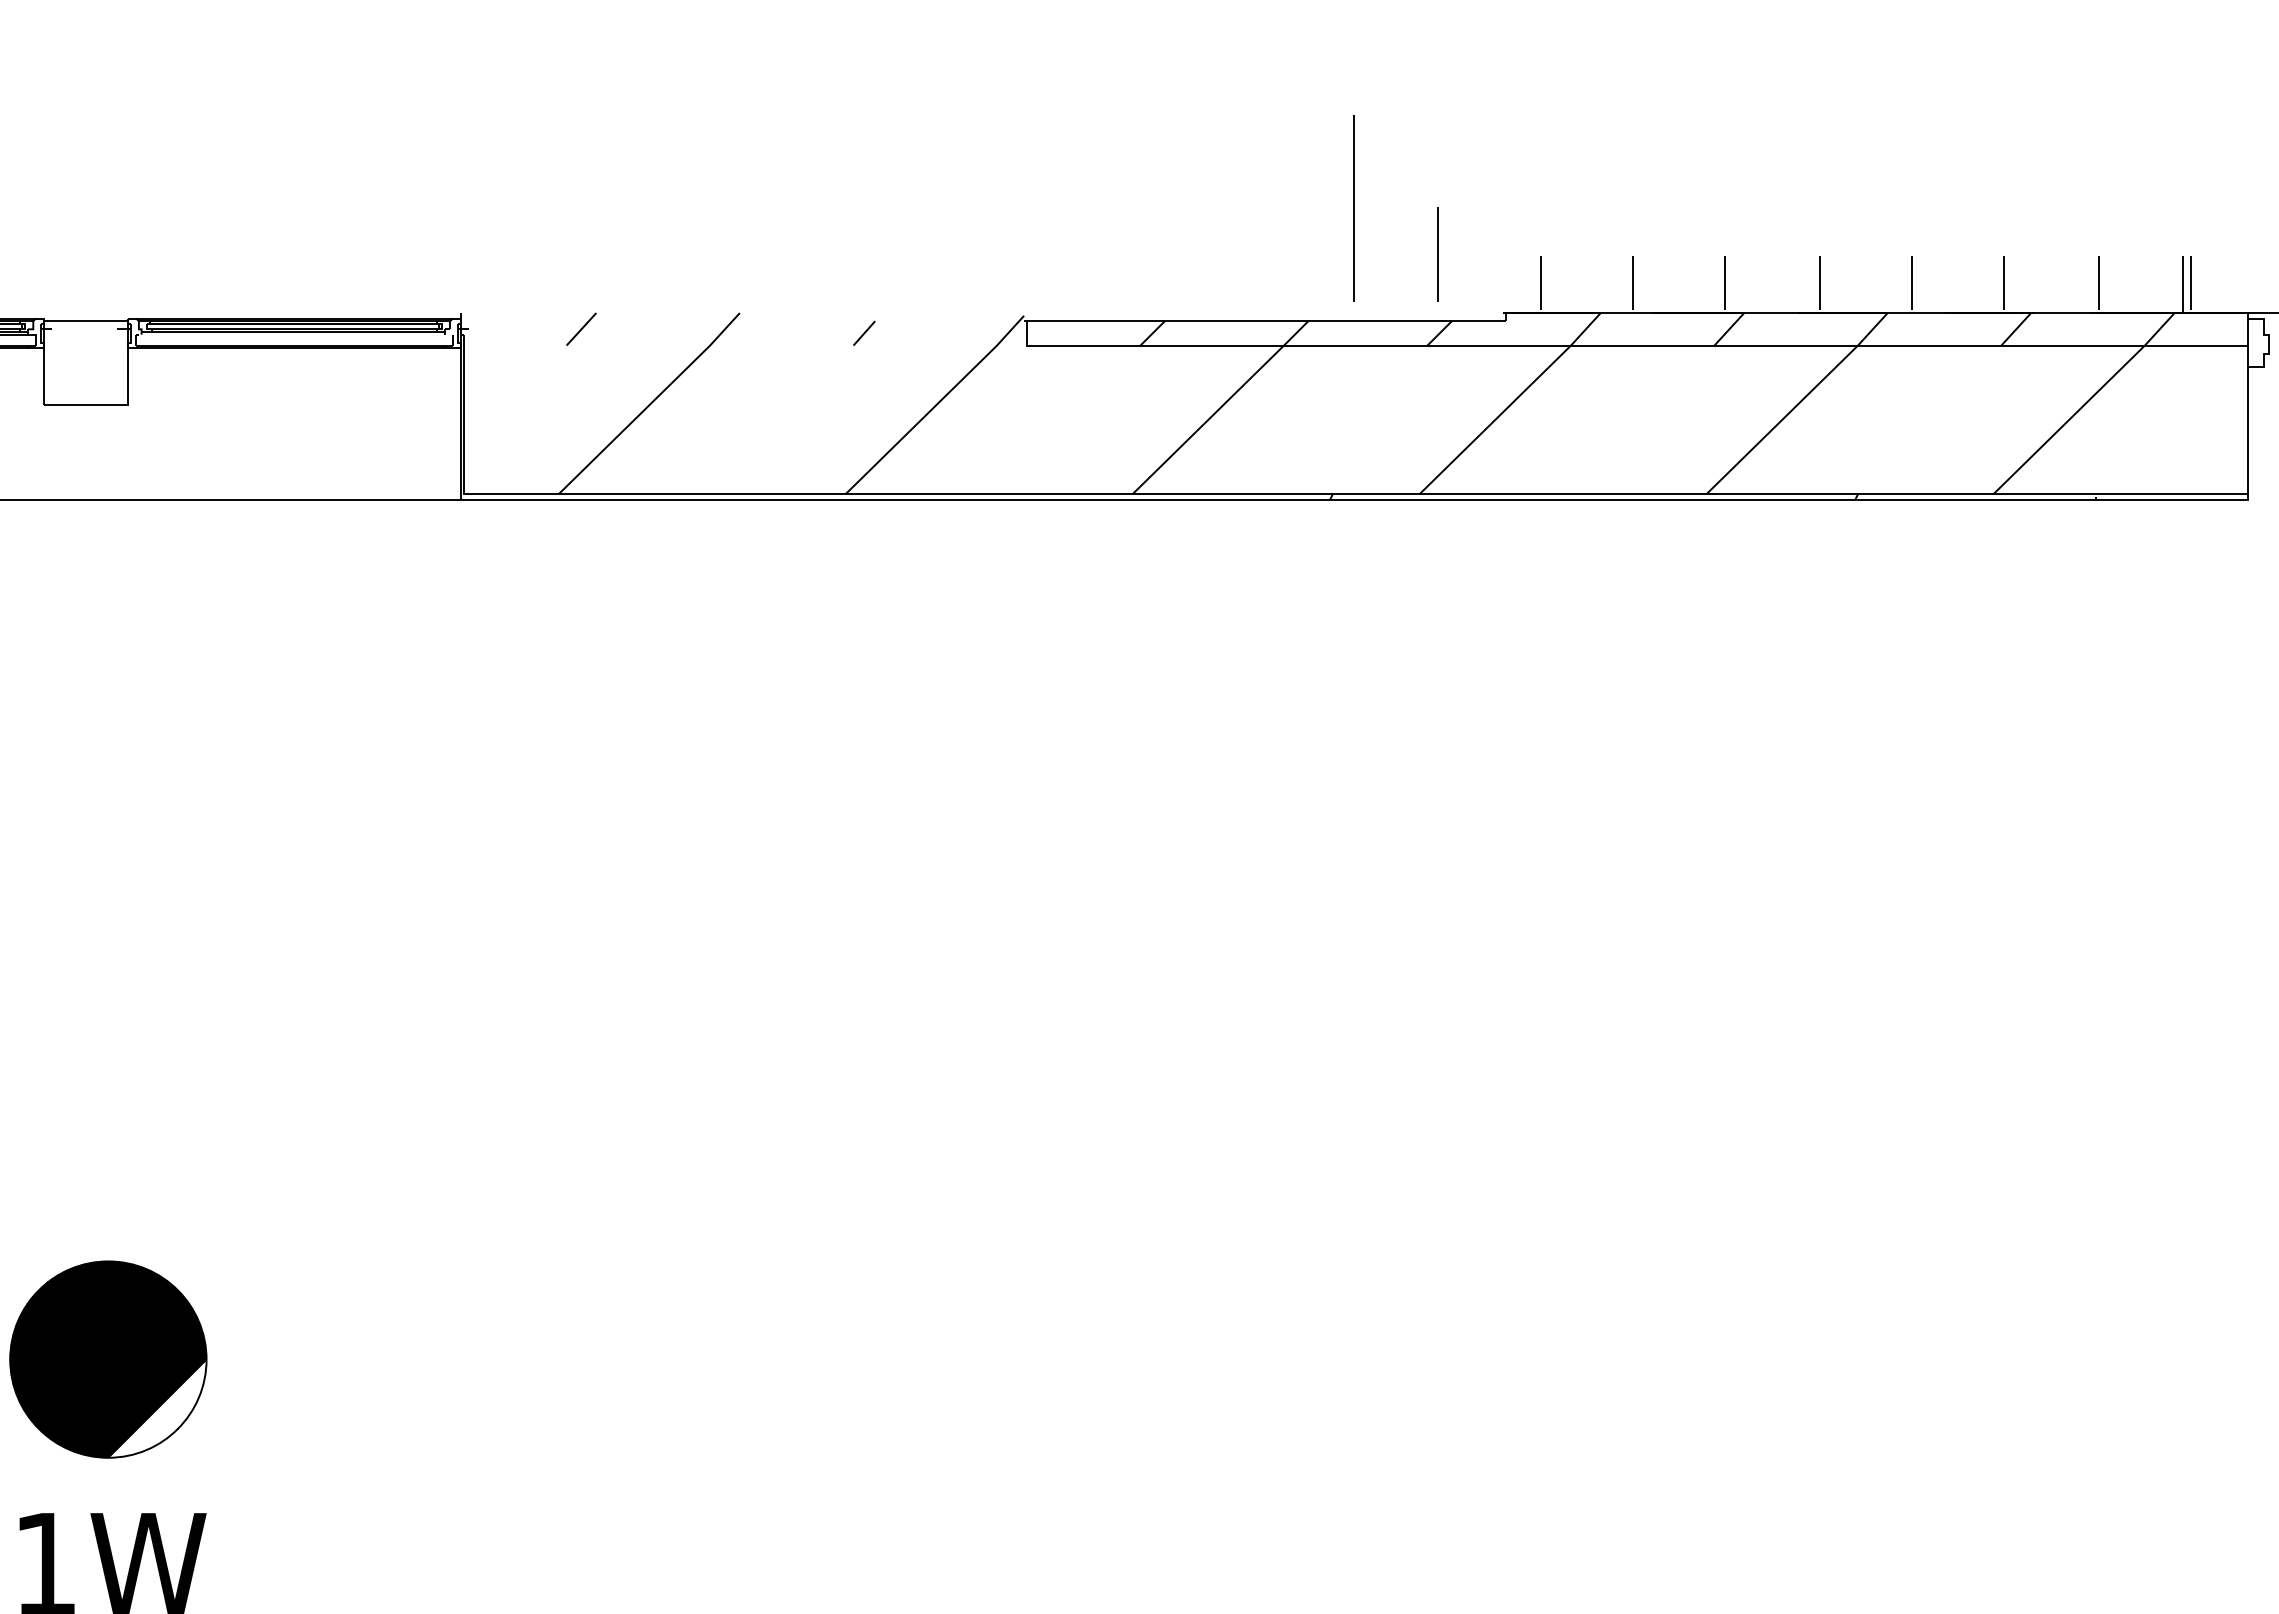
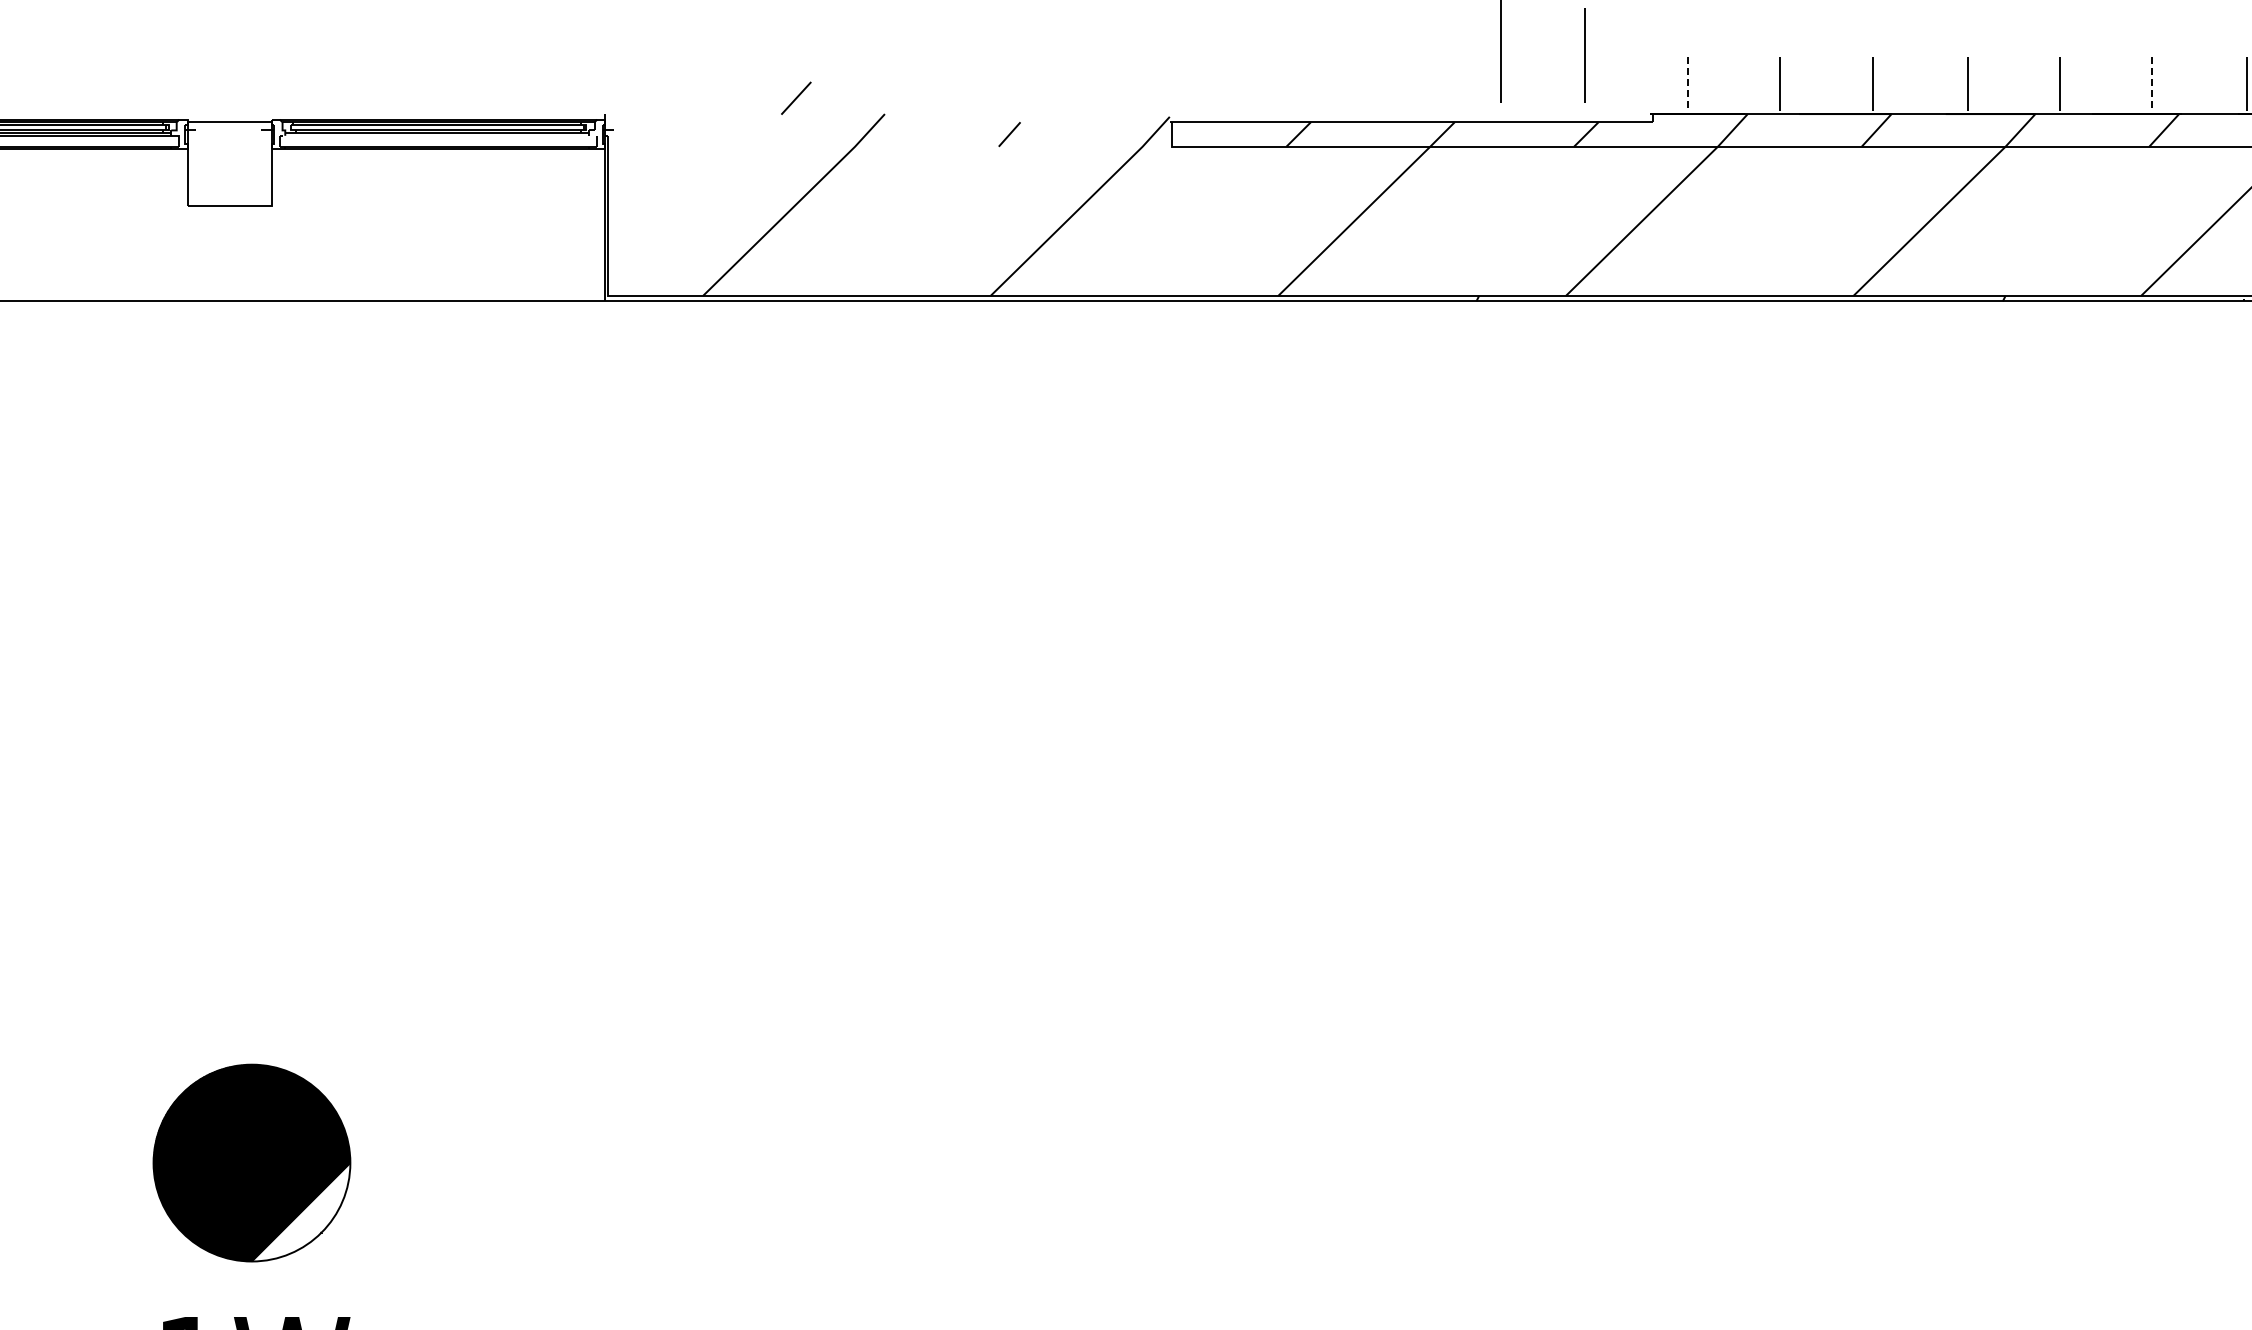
line: (1541, 283) -> (1688, 84), solid -> dashed
line: (2004, 283) -> (2152, 84), solid -> dashed
line: (581, 328) -> (796, 97), moved

